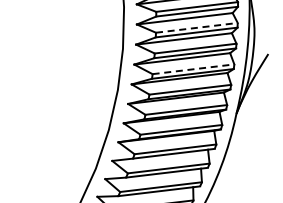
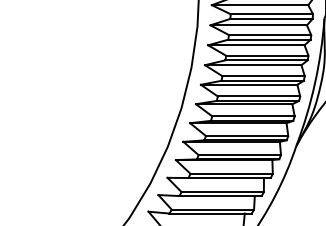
line: (197, 27) -> (267, 55), dashed -> solid
line: (193, 69) -> (259, 96), dashed -> solid

